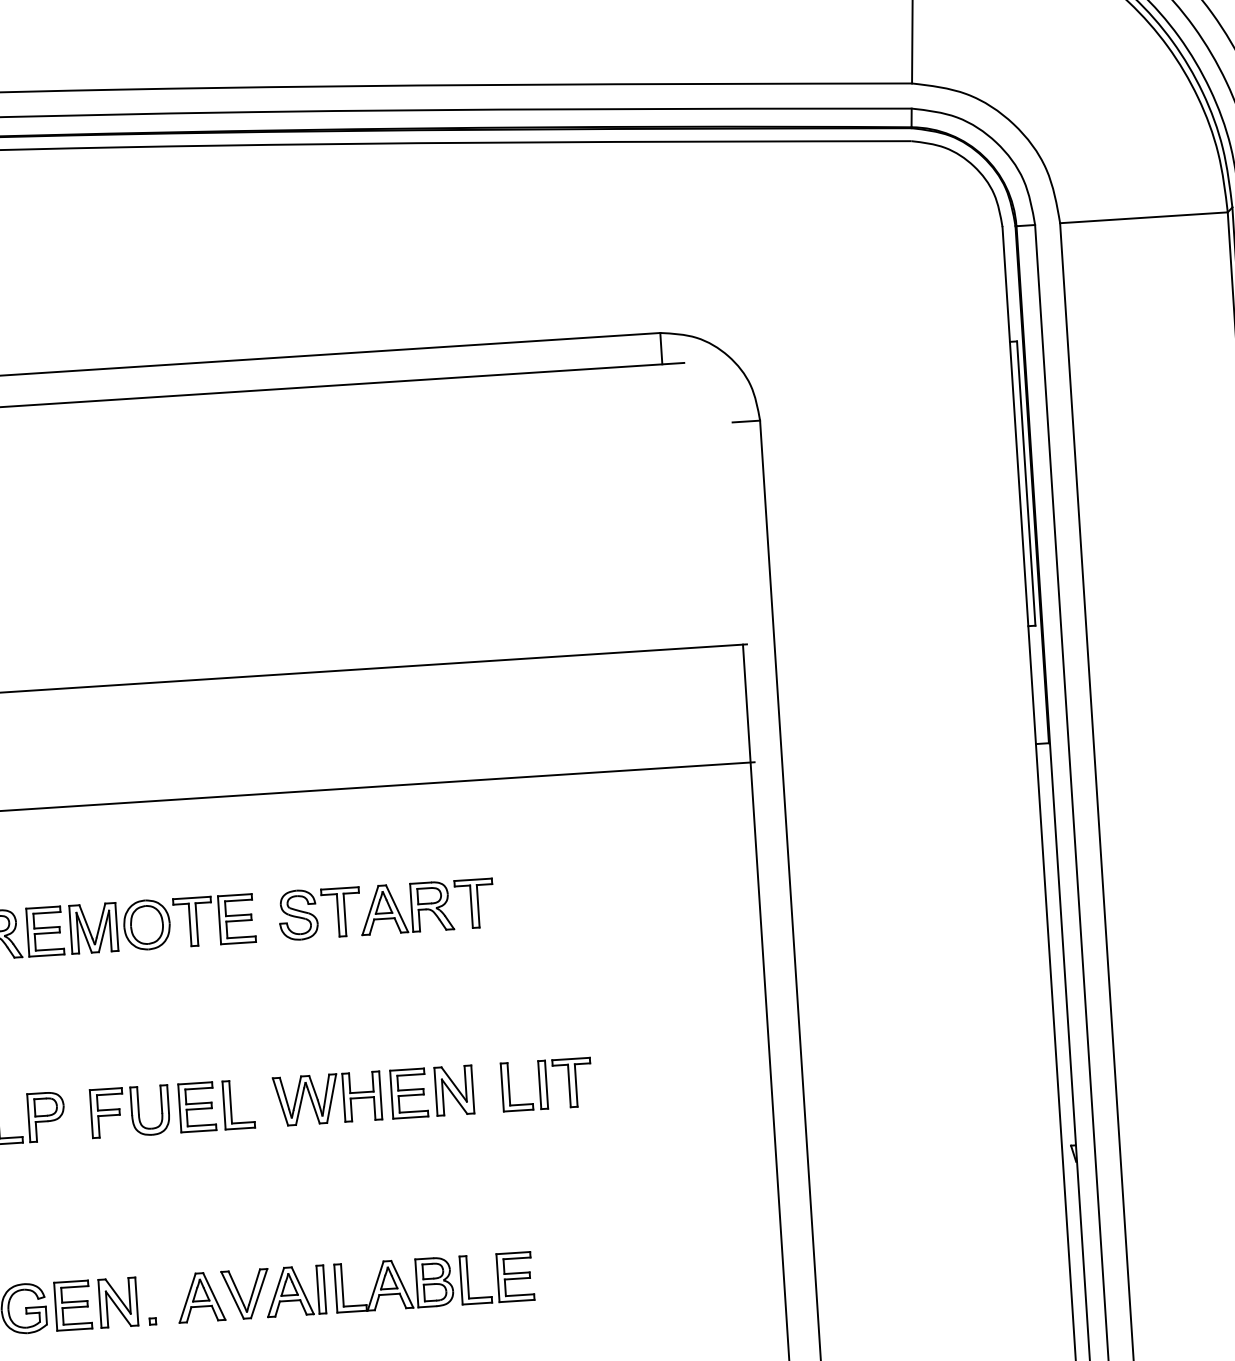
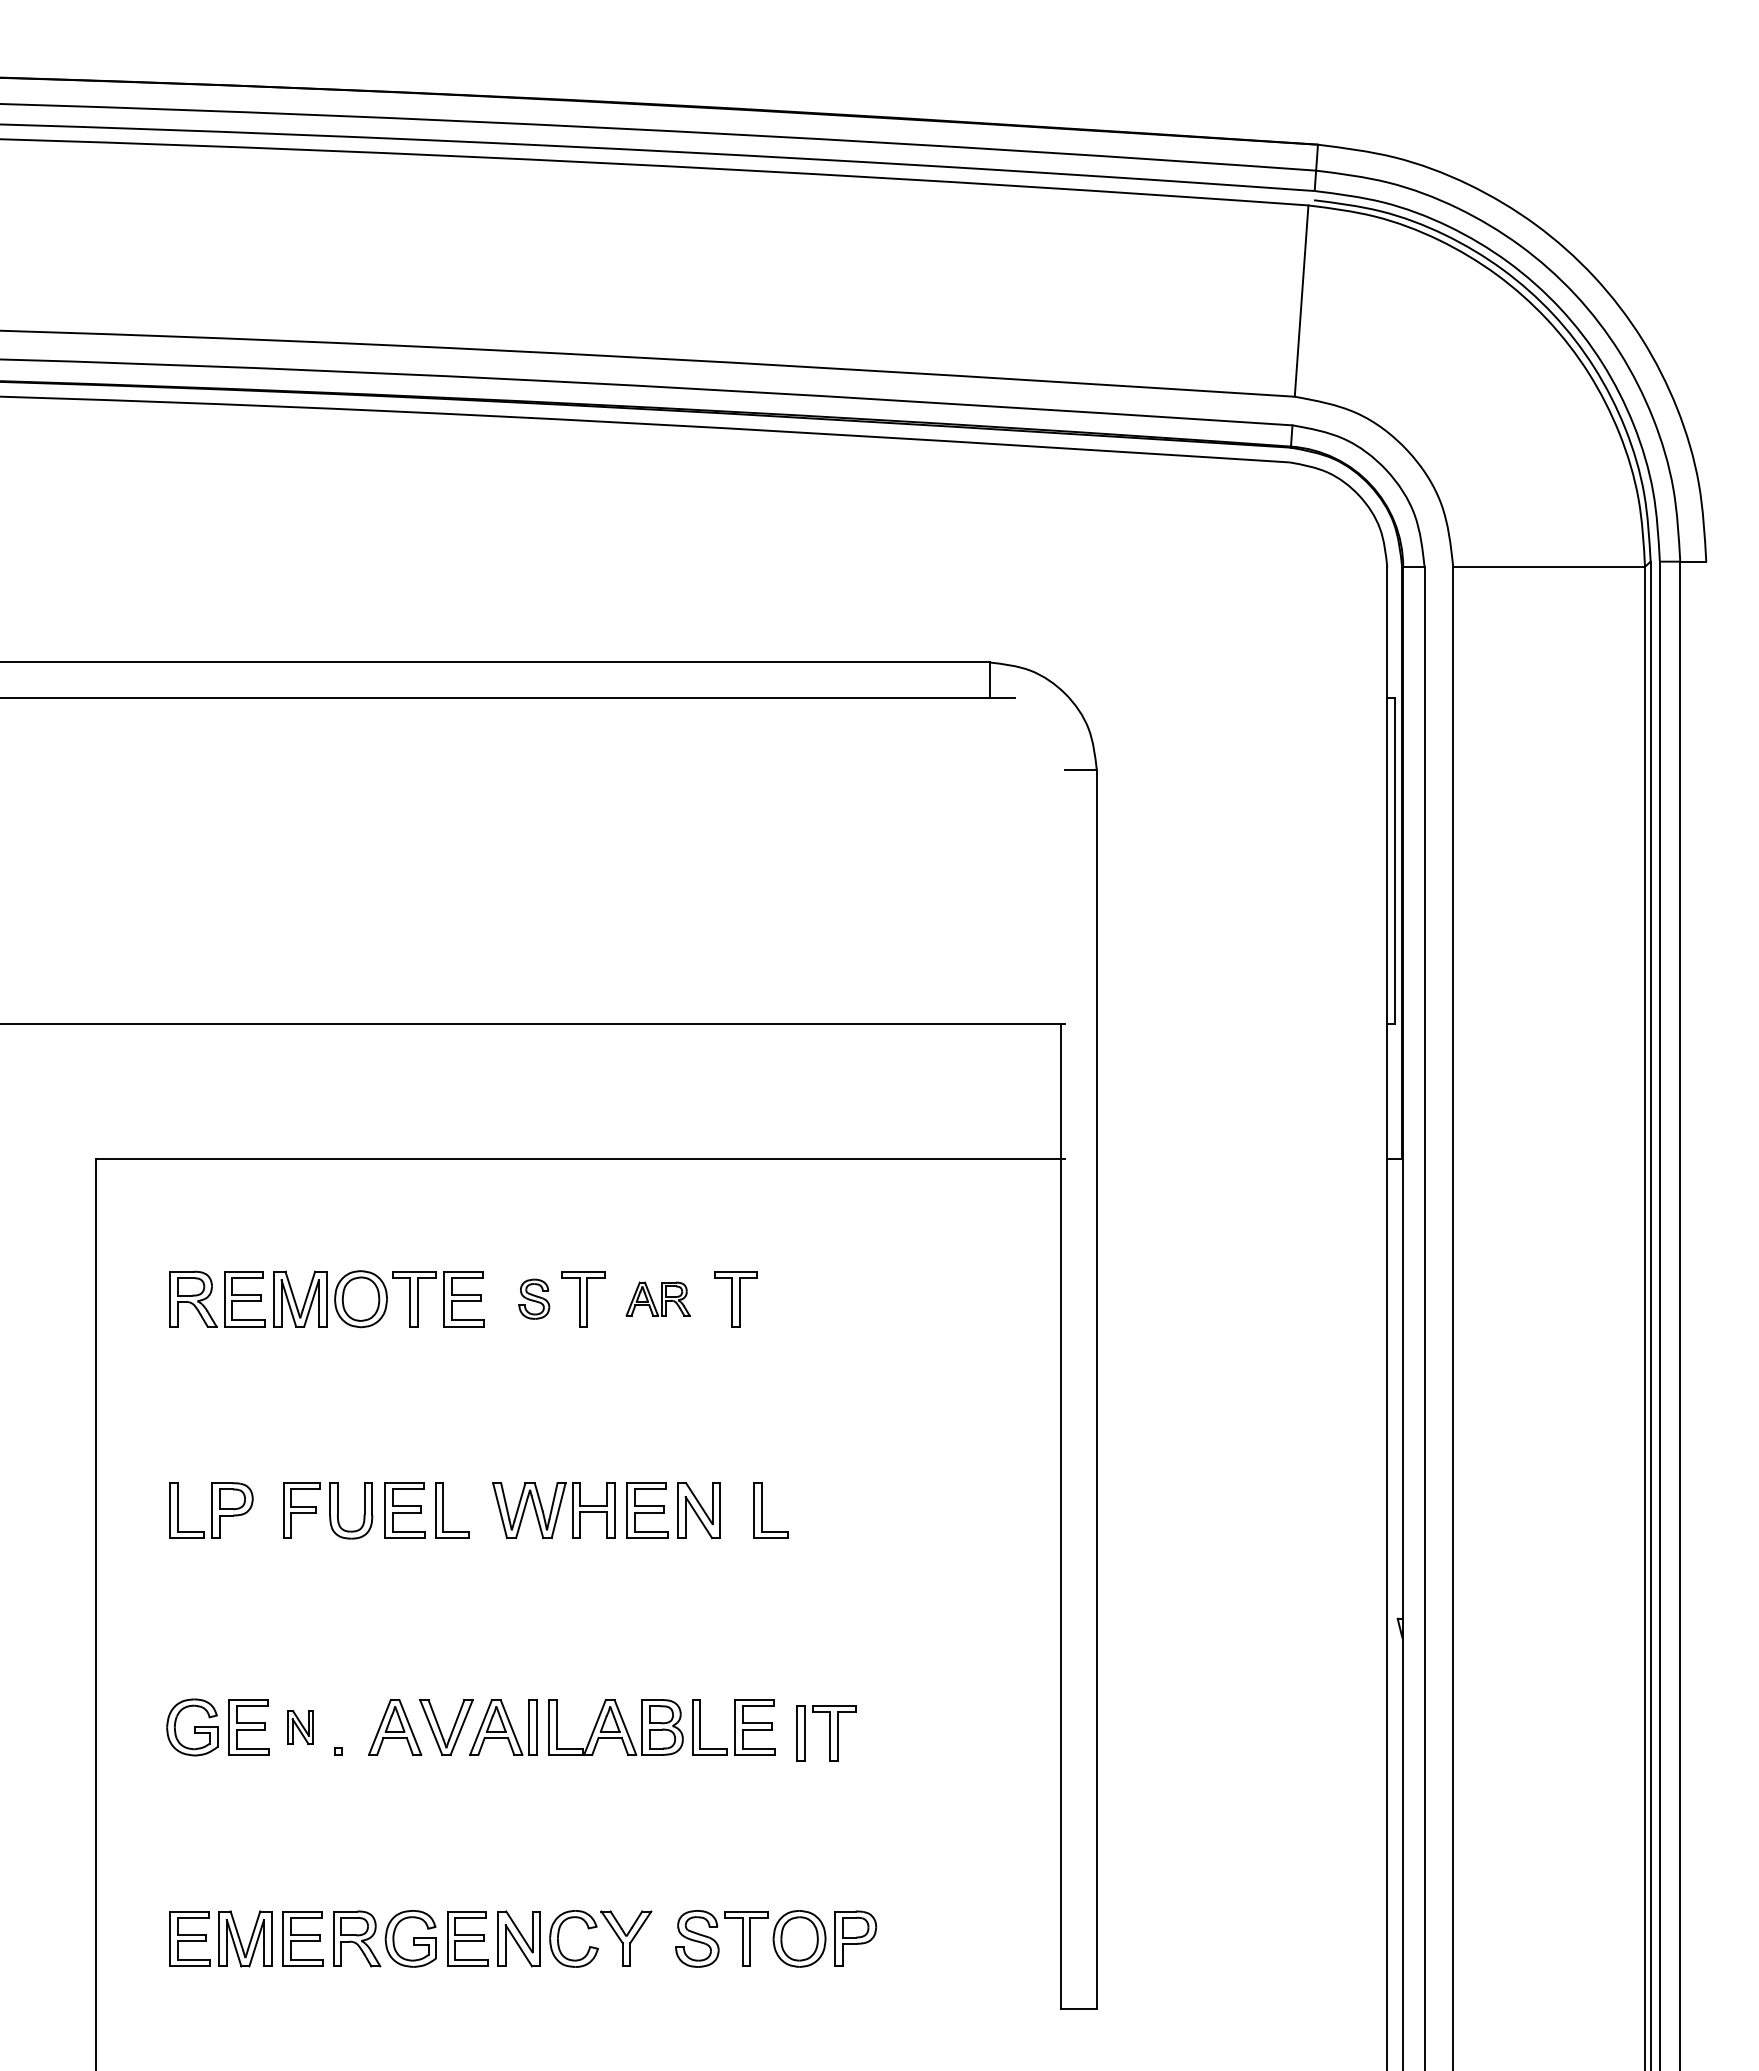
part: (406, 907) -> (657, 1298), size x0.6
part: (298, 915) -> (534, 1299), size x0.7
part: (565, 1083) -> (826, 1733), moved
part: (118, 1302) -> (300, 1727), size x0.6

